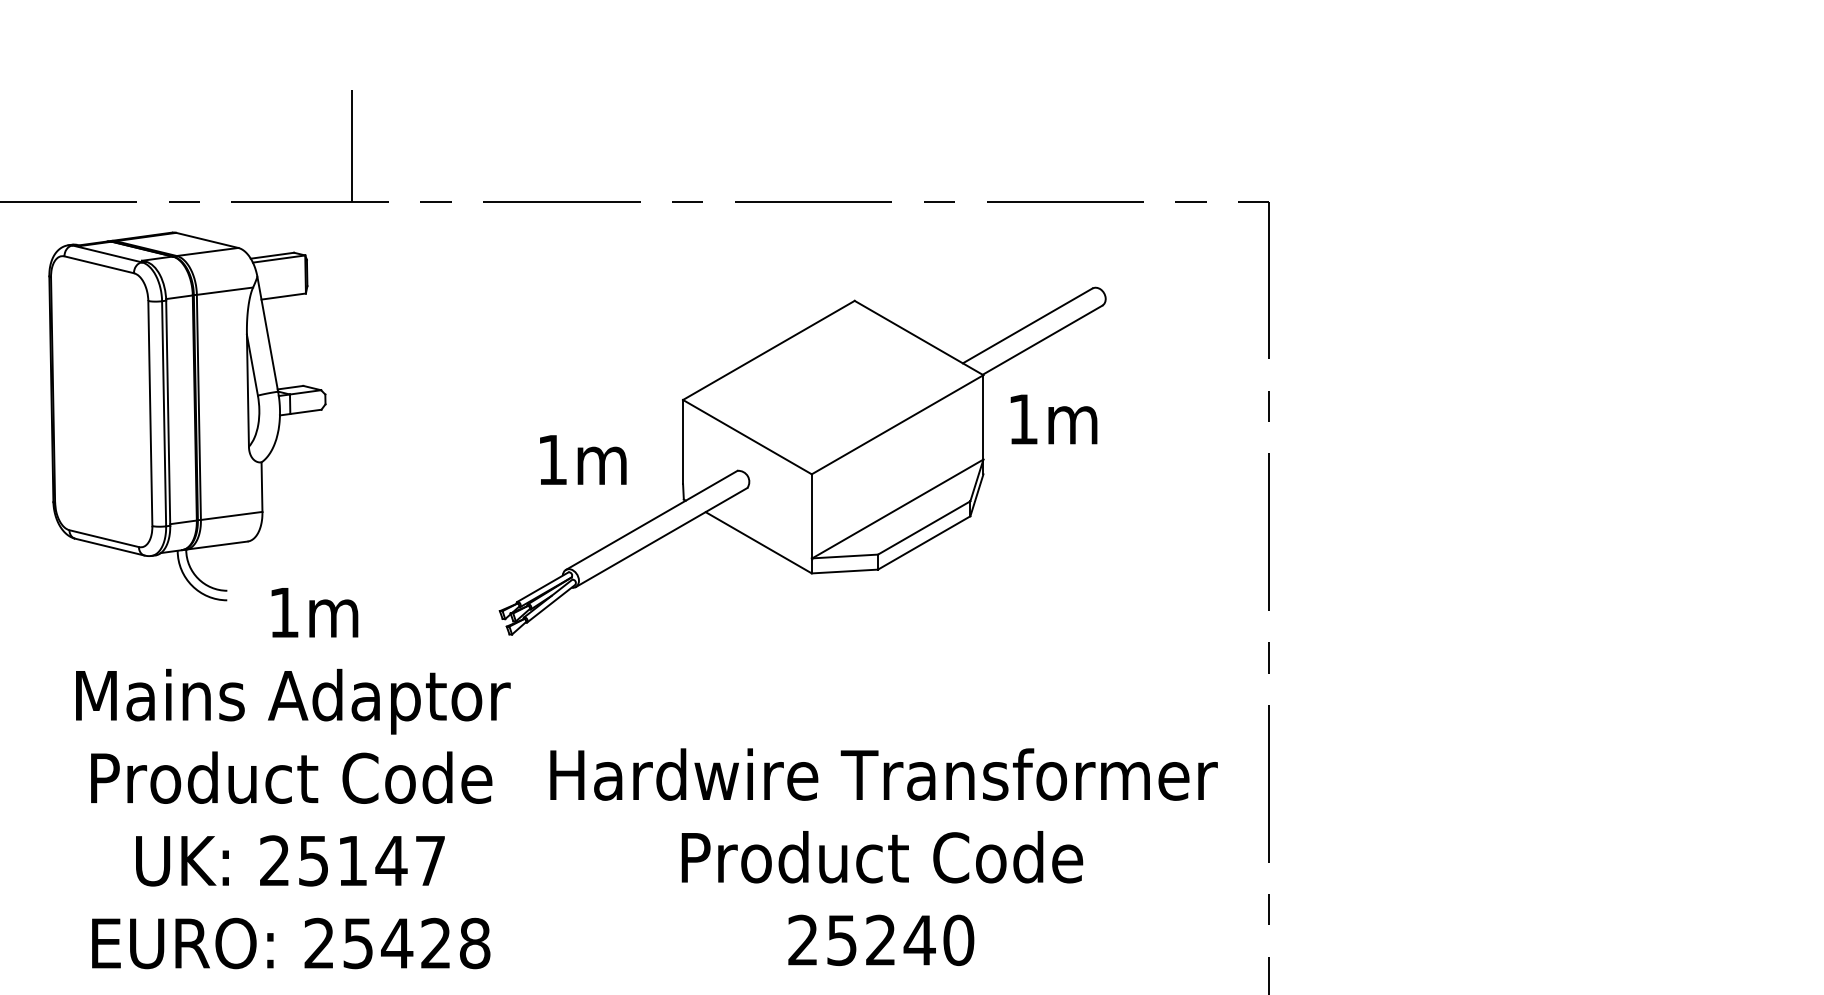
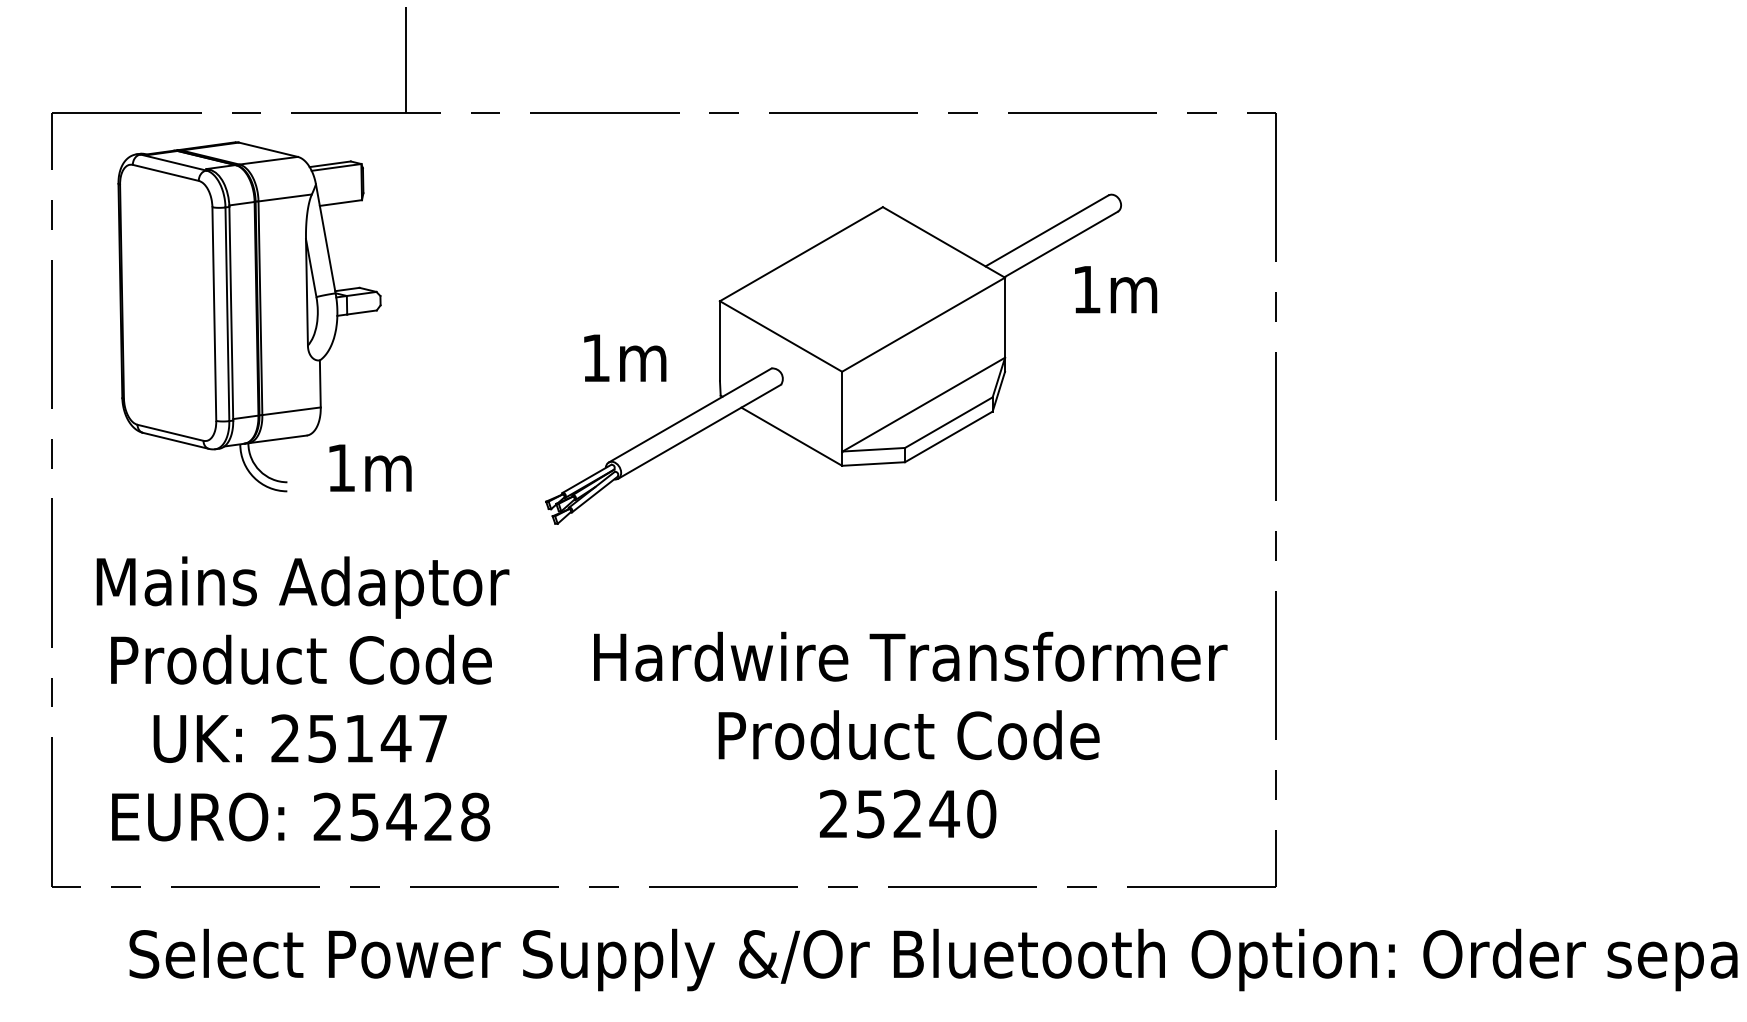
text: (1054, 419) -> (1116, 289), moved
text: (314, 612) -> (370, 467), moved
text: (292, 818) -> (302, 698), moved

